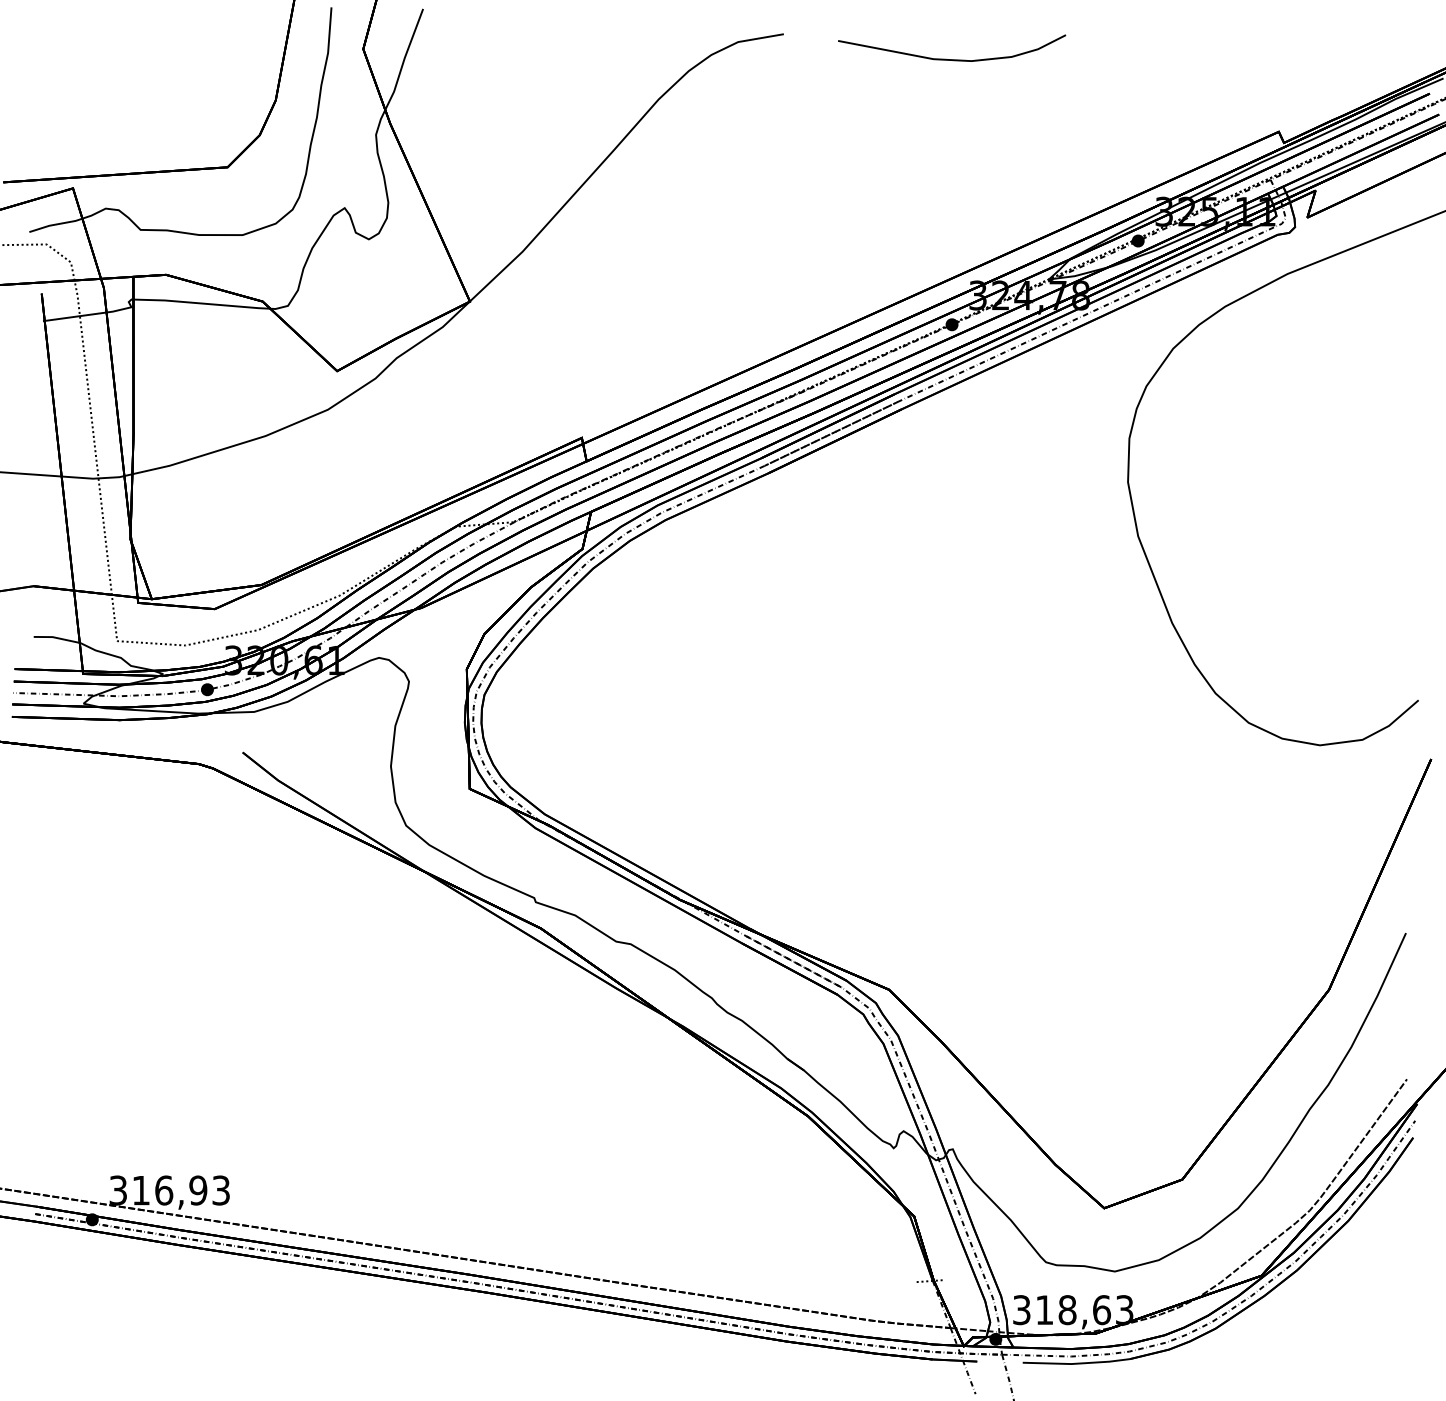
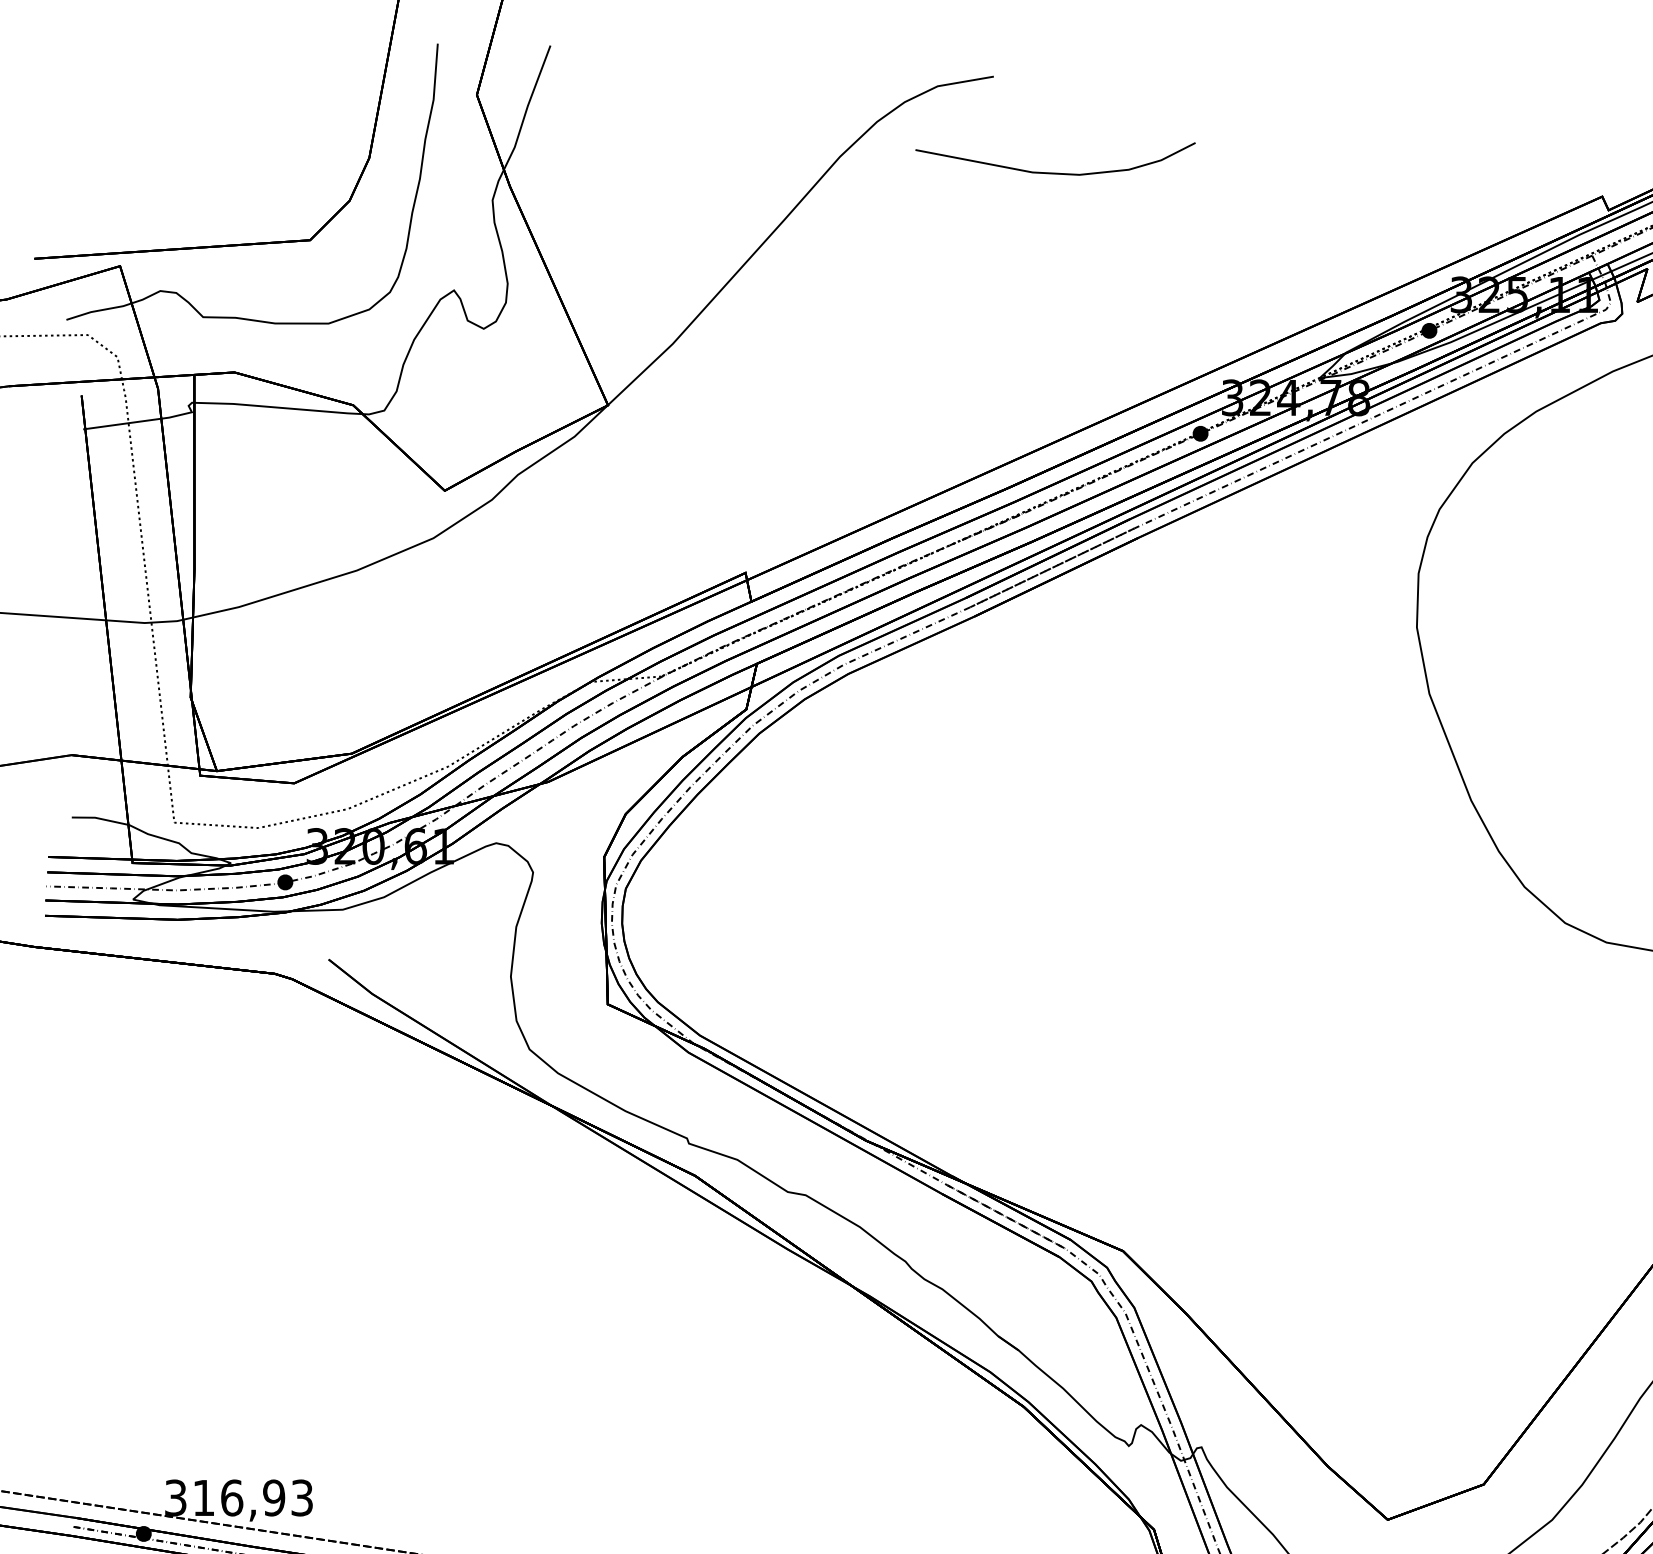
curve: (952, 59) -> (1056, 172), moved

